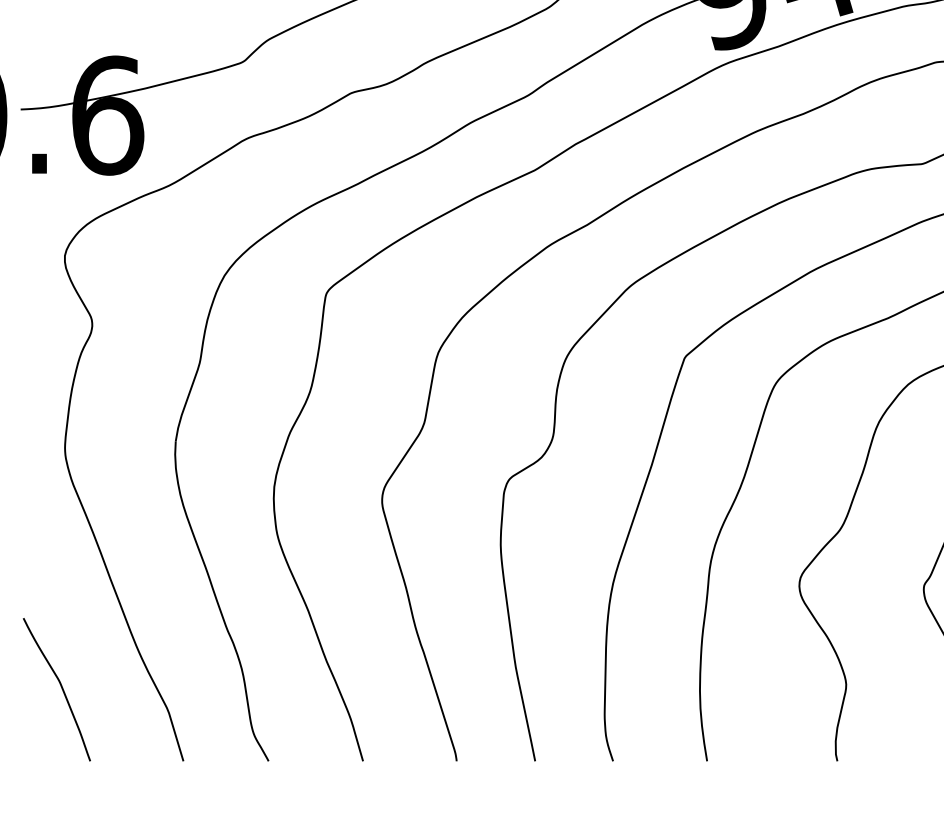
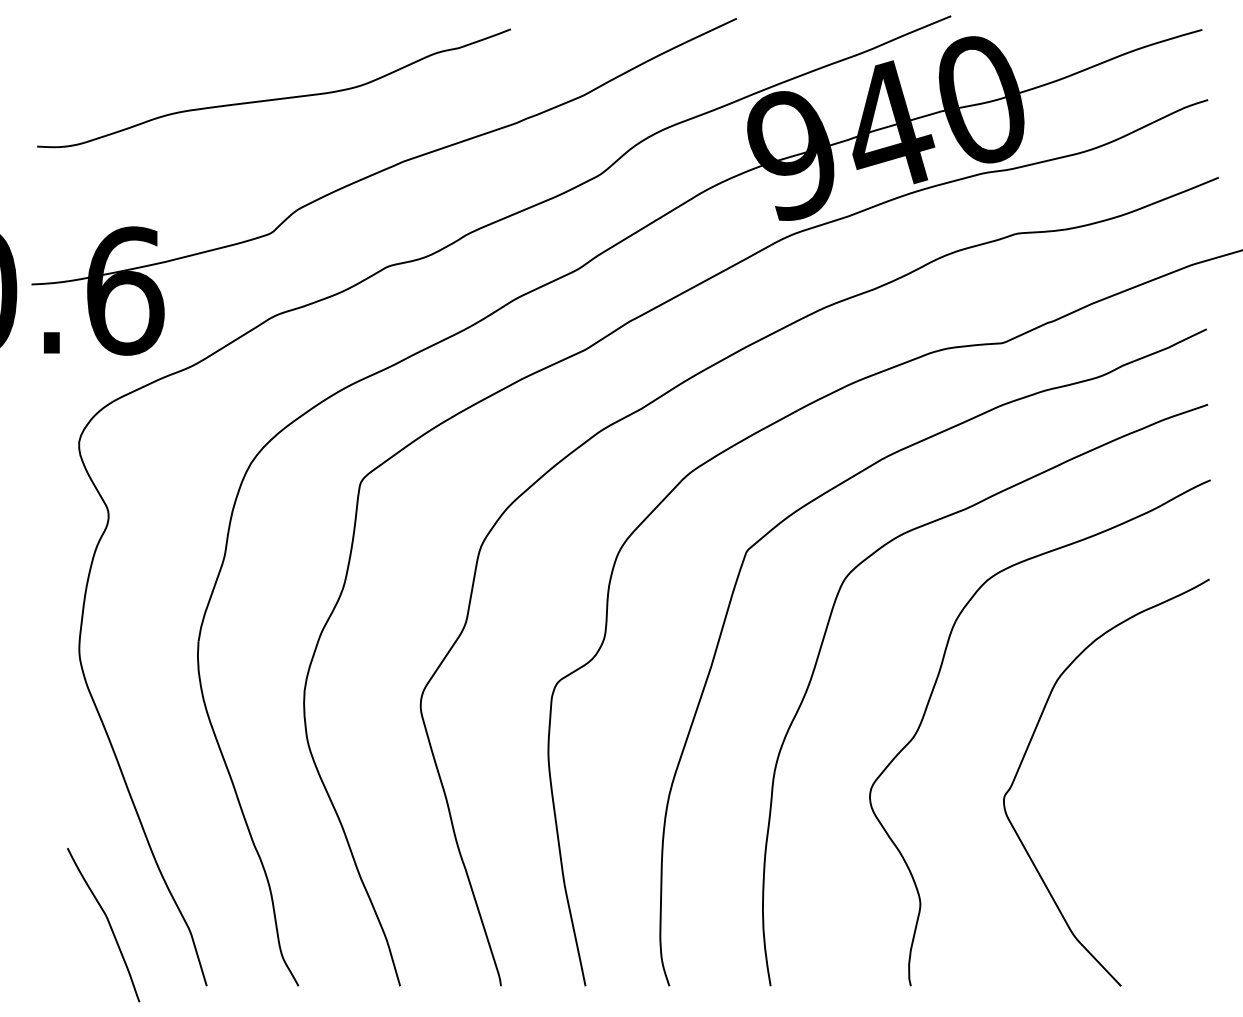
curve: (61, 689) -> (108, 924), moved

